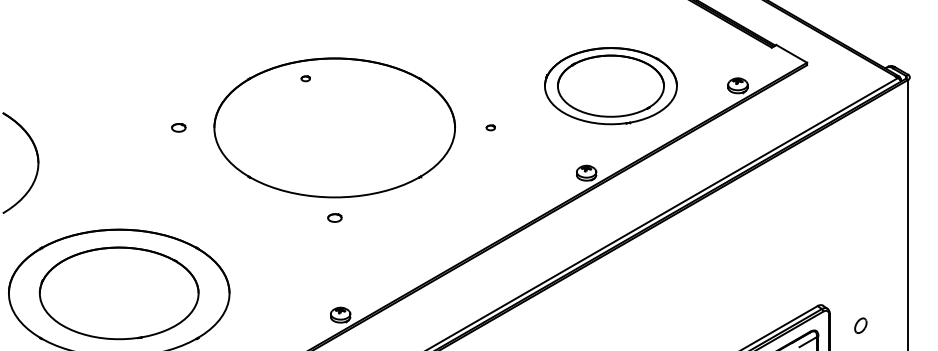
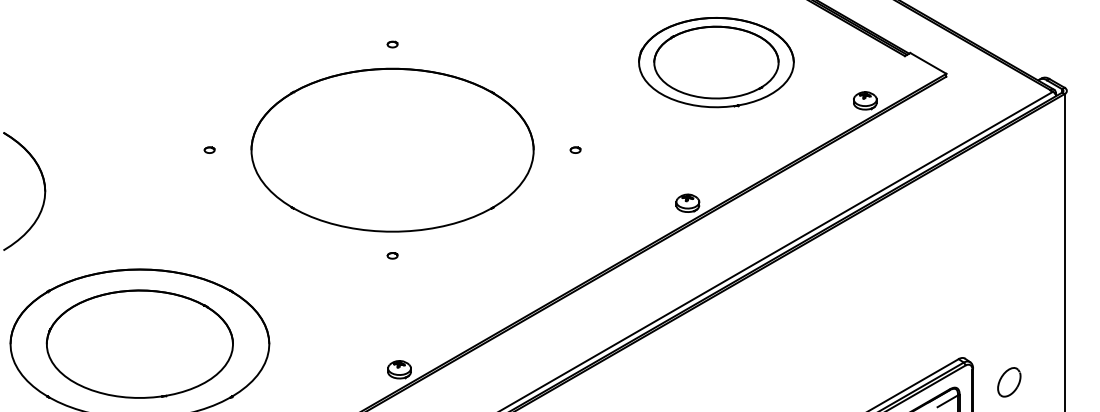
part: (305, 78) -> (392, 44), moved
part: (610, 86) -> (715, 62), moved
part: (178, 127) -> (209, 149), size x0.62
part: (334, 217) -> (392, 255), size x0.62
part: (860, 325) -> (1008, 381), size x1.67

